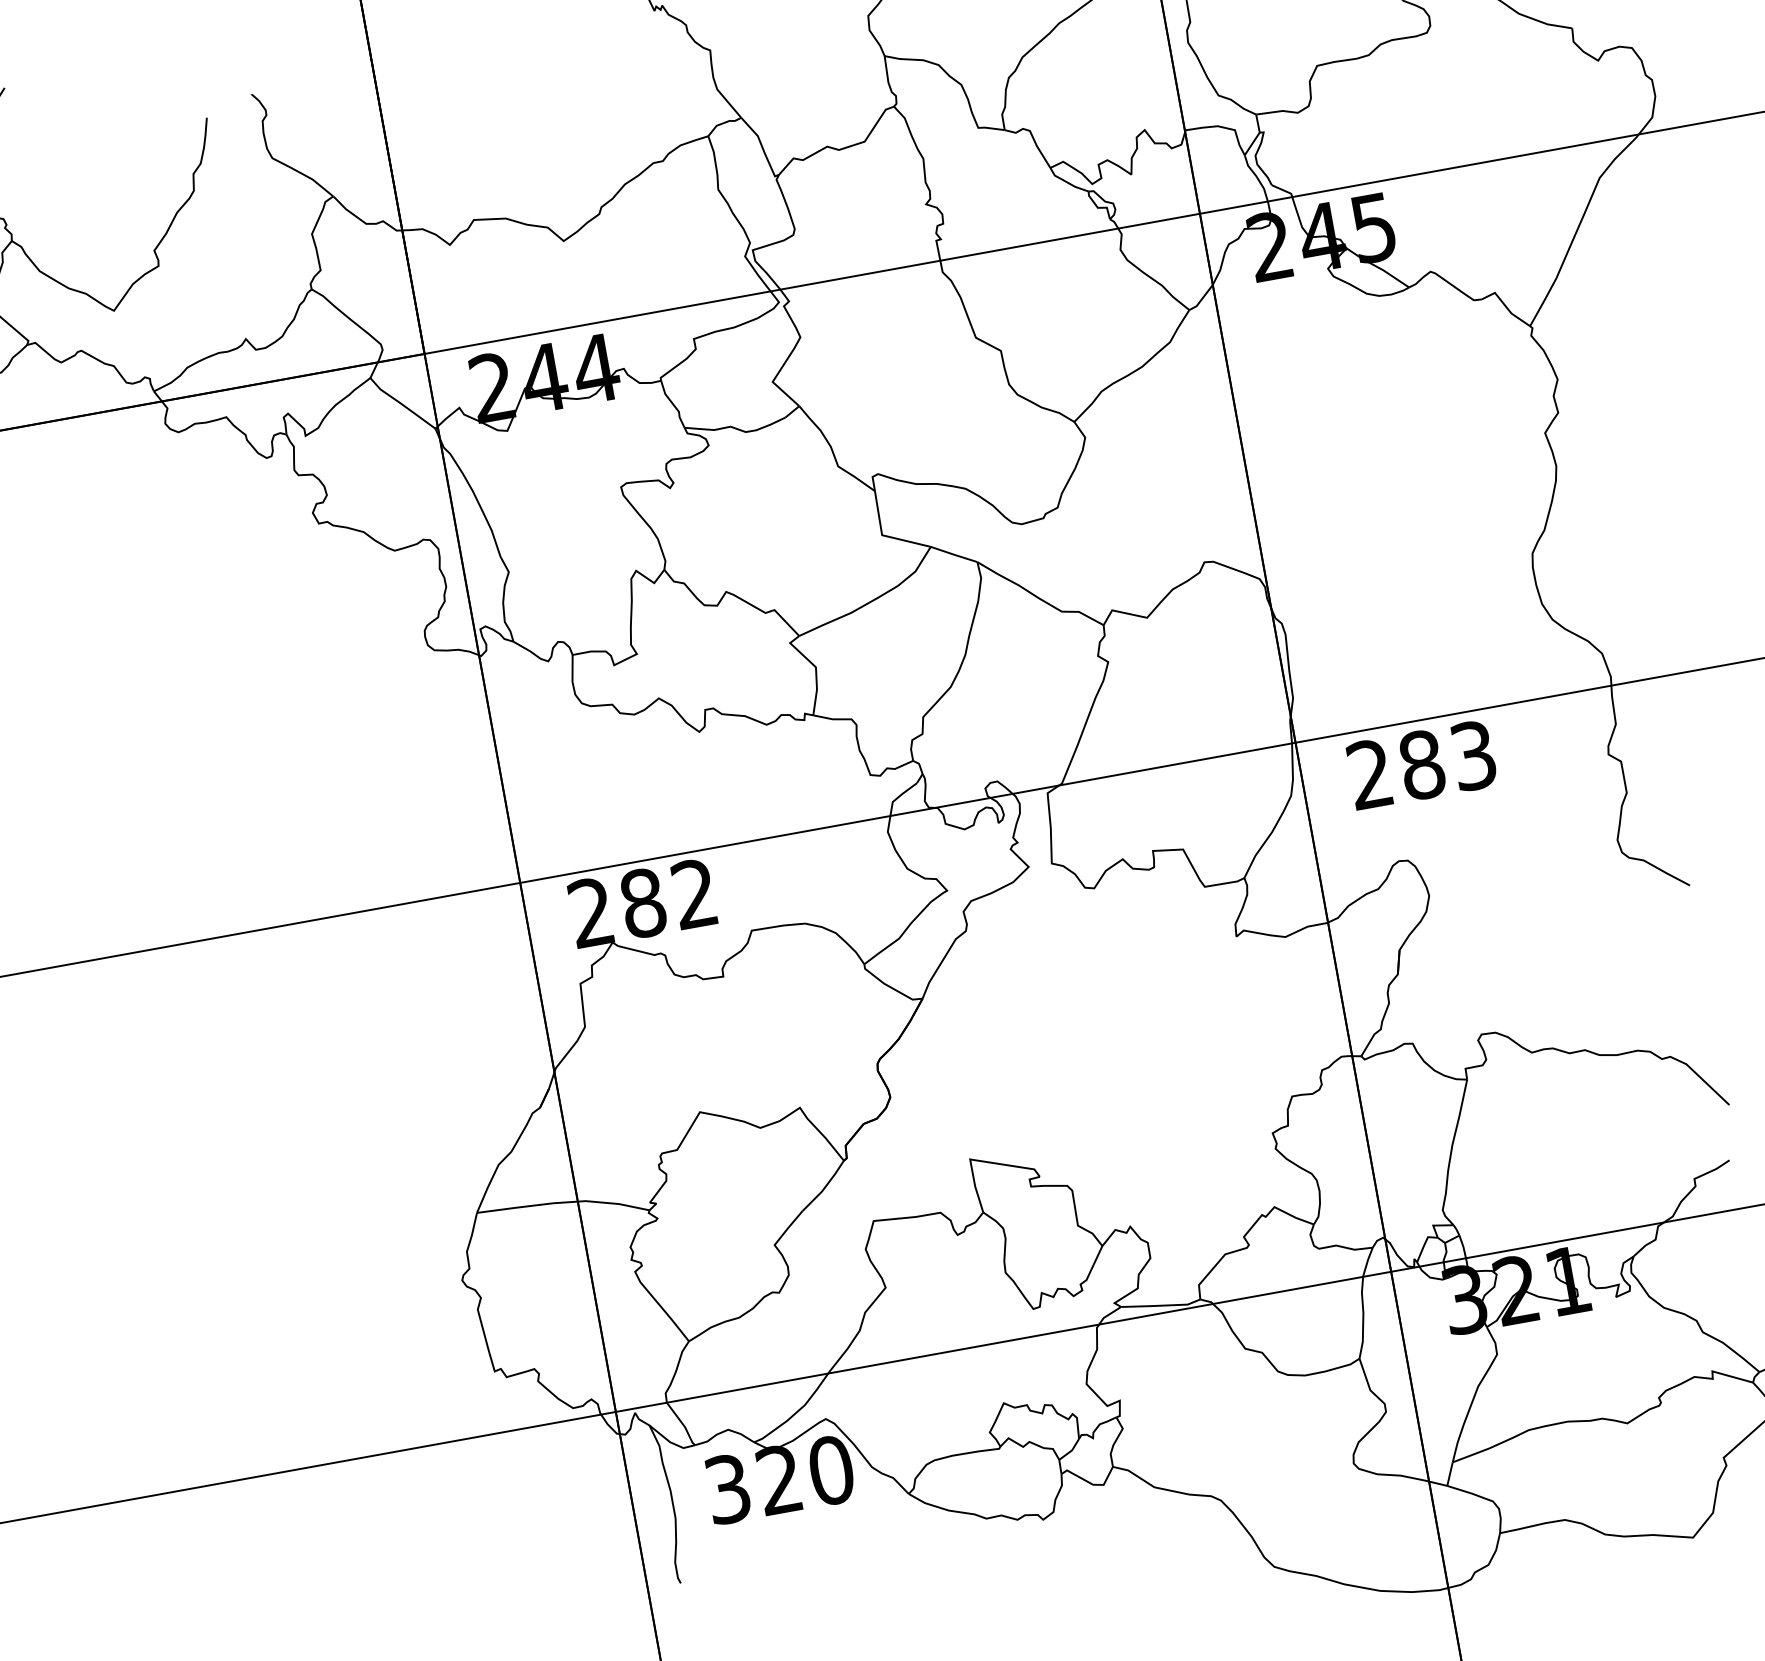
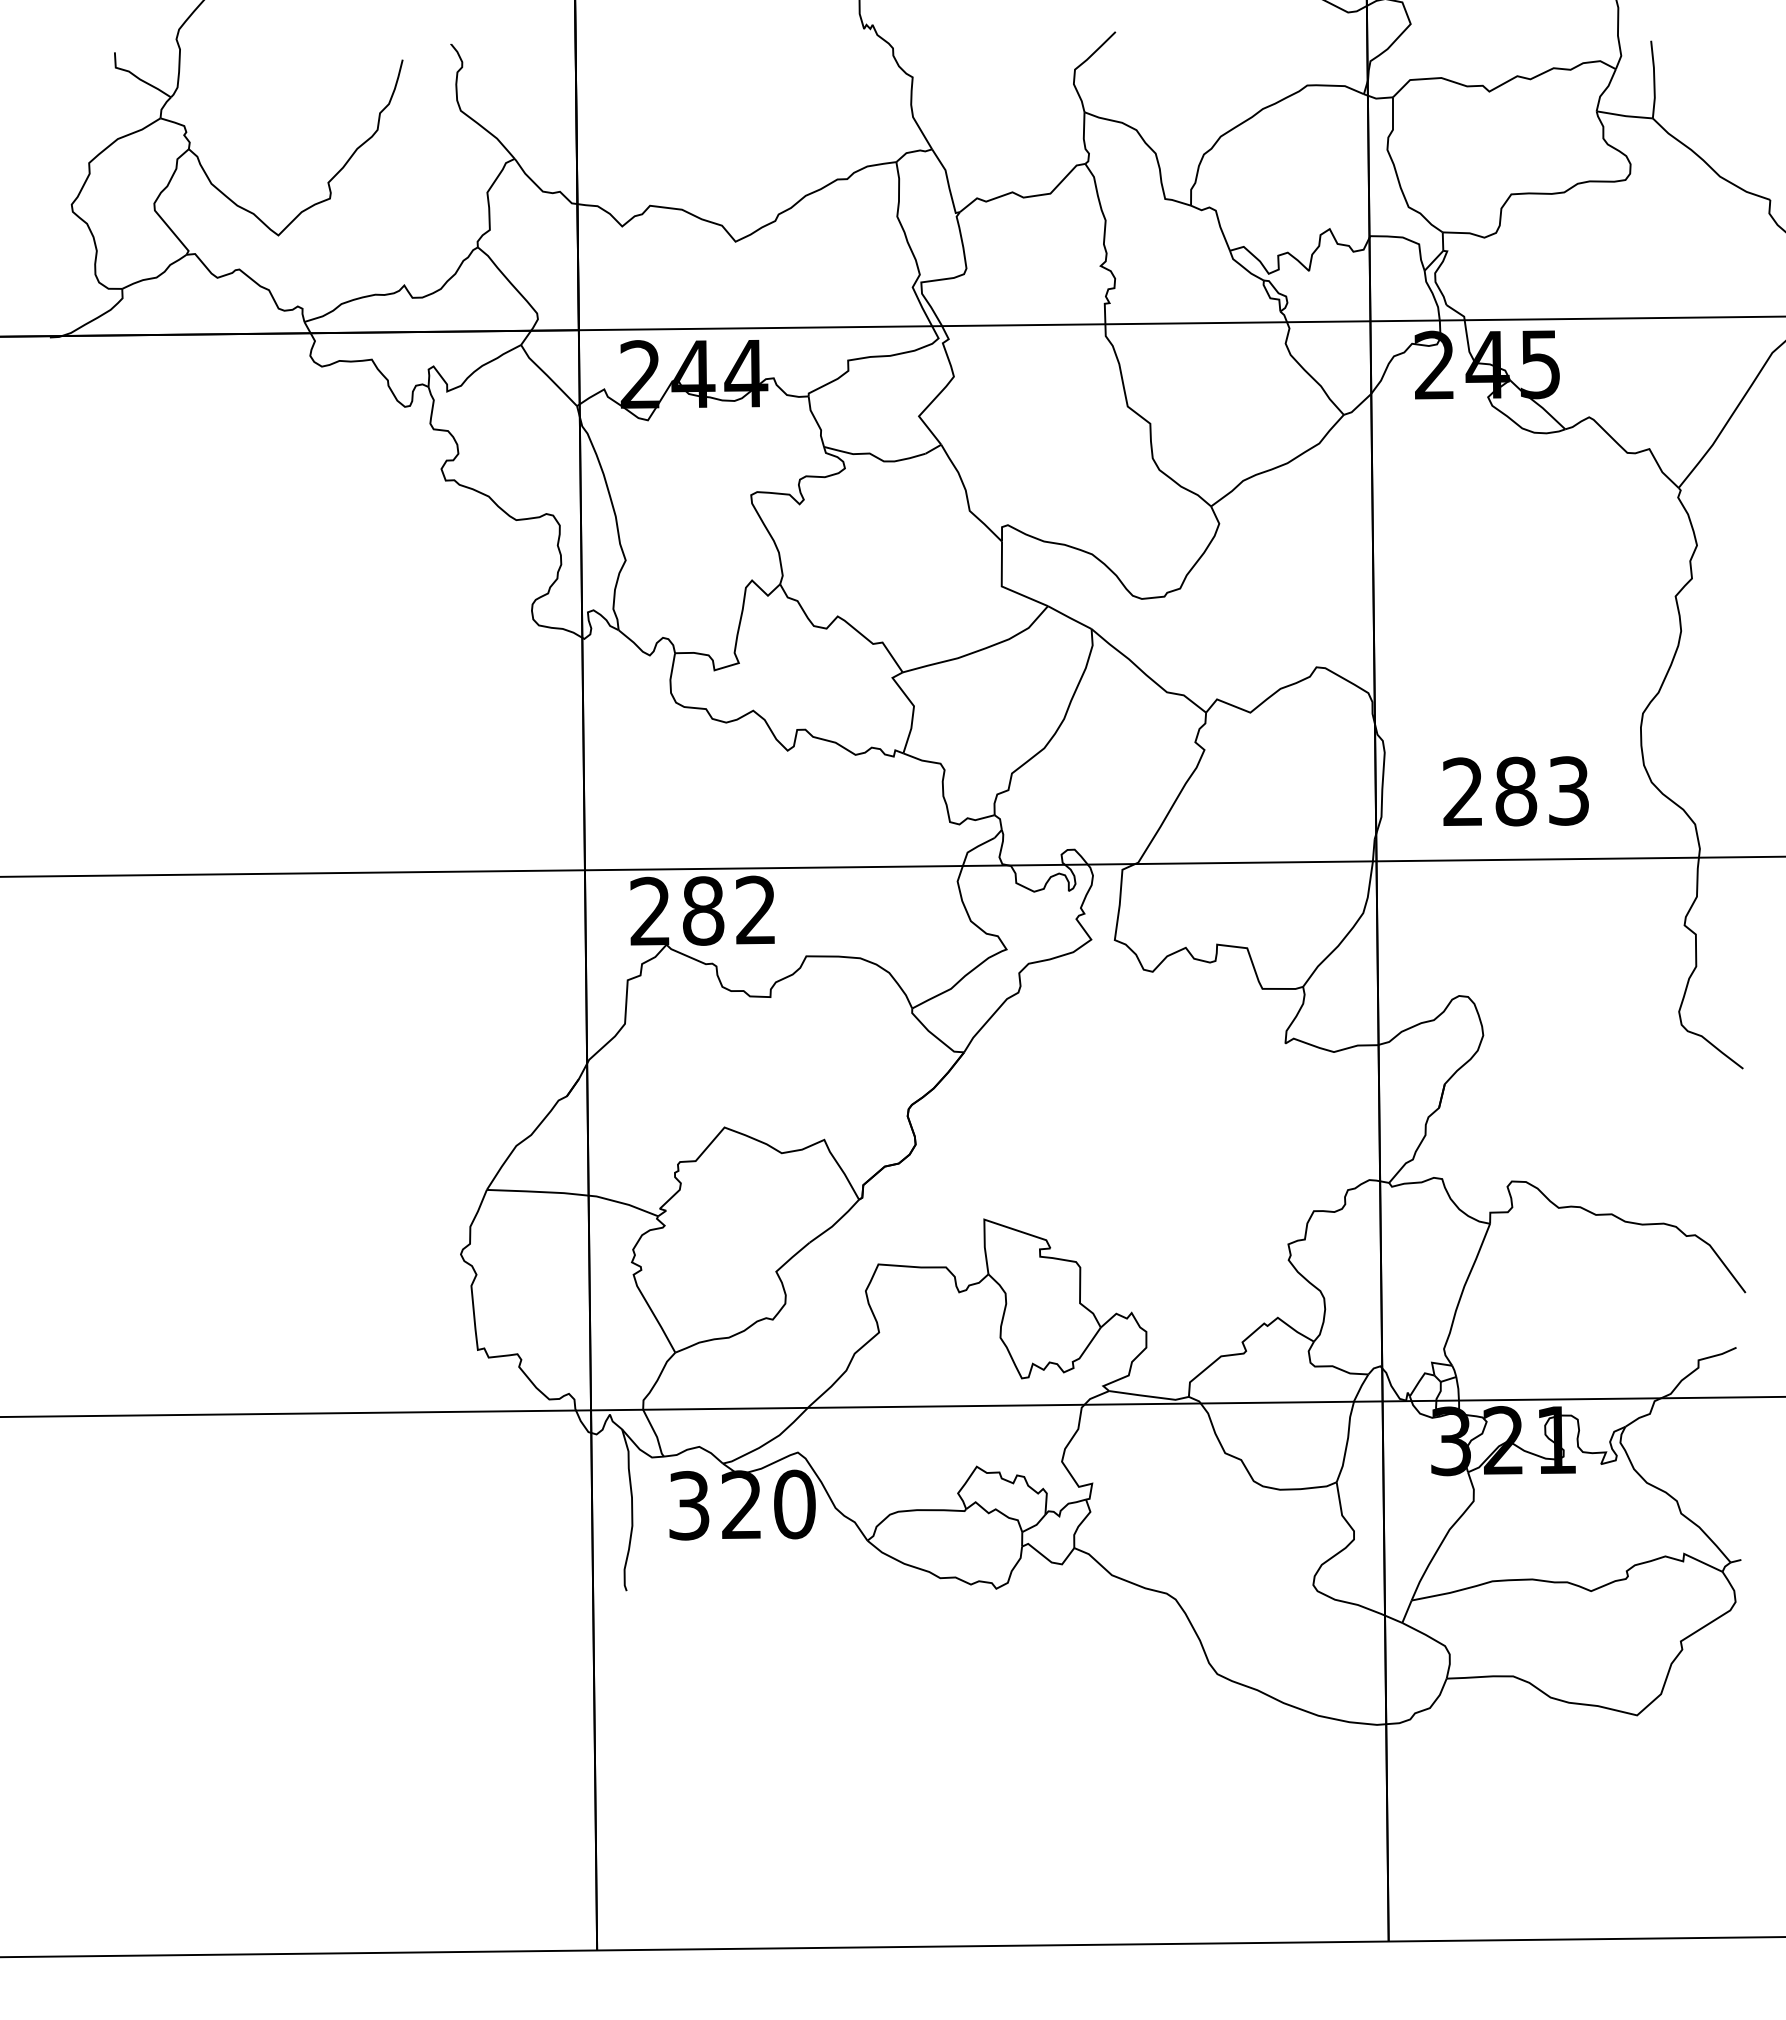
text: (1421, 765) -> (1515, 791), moved

